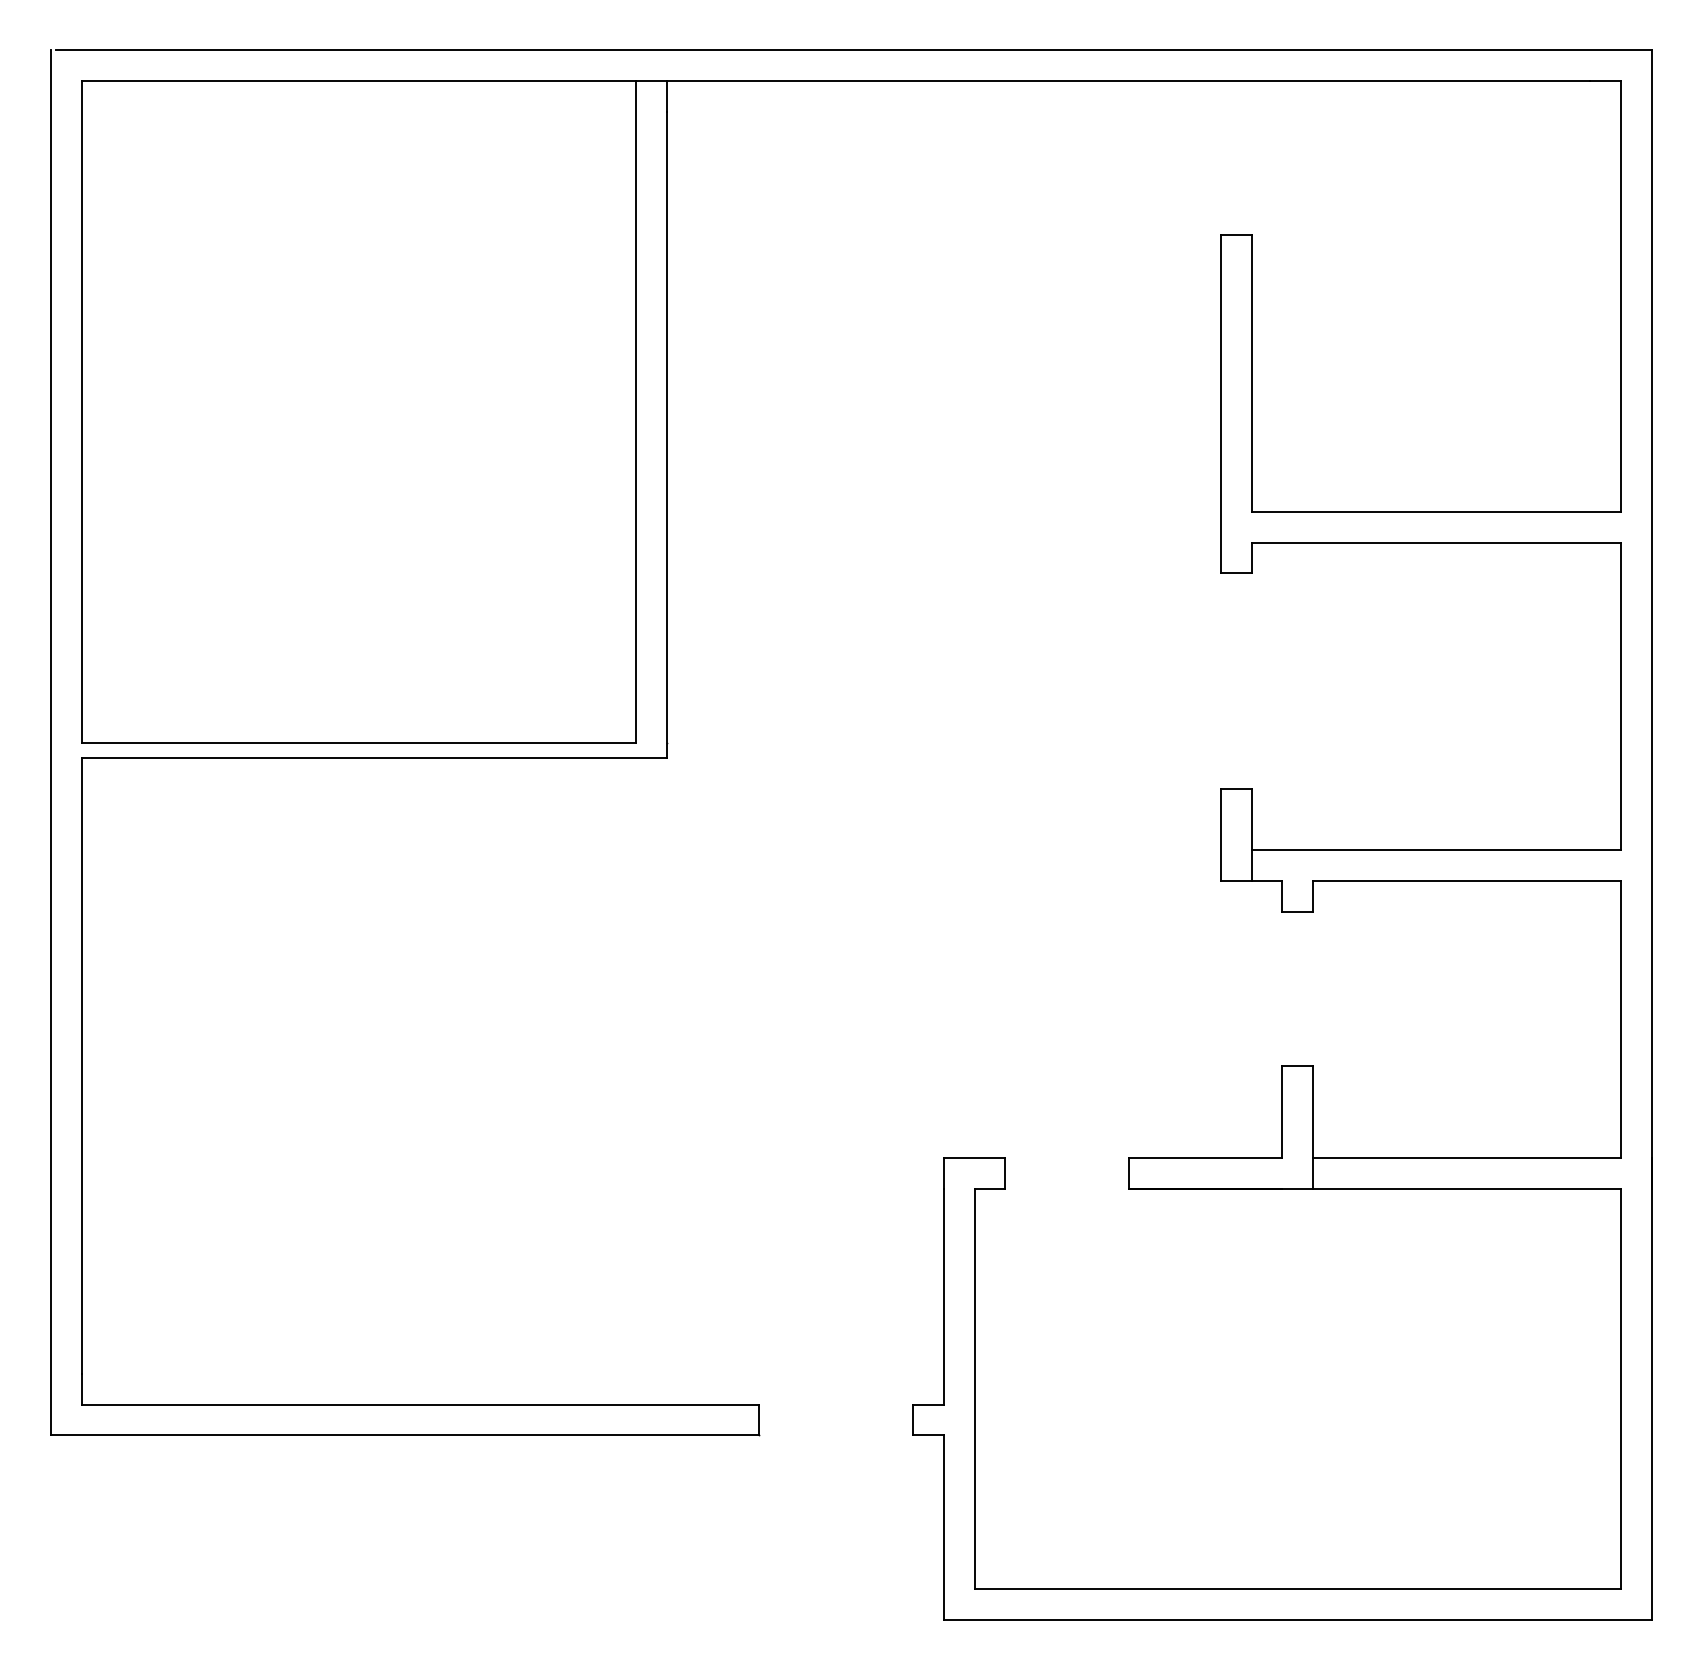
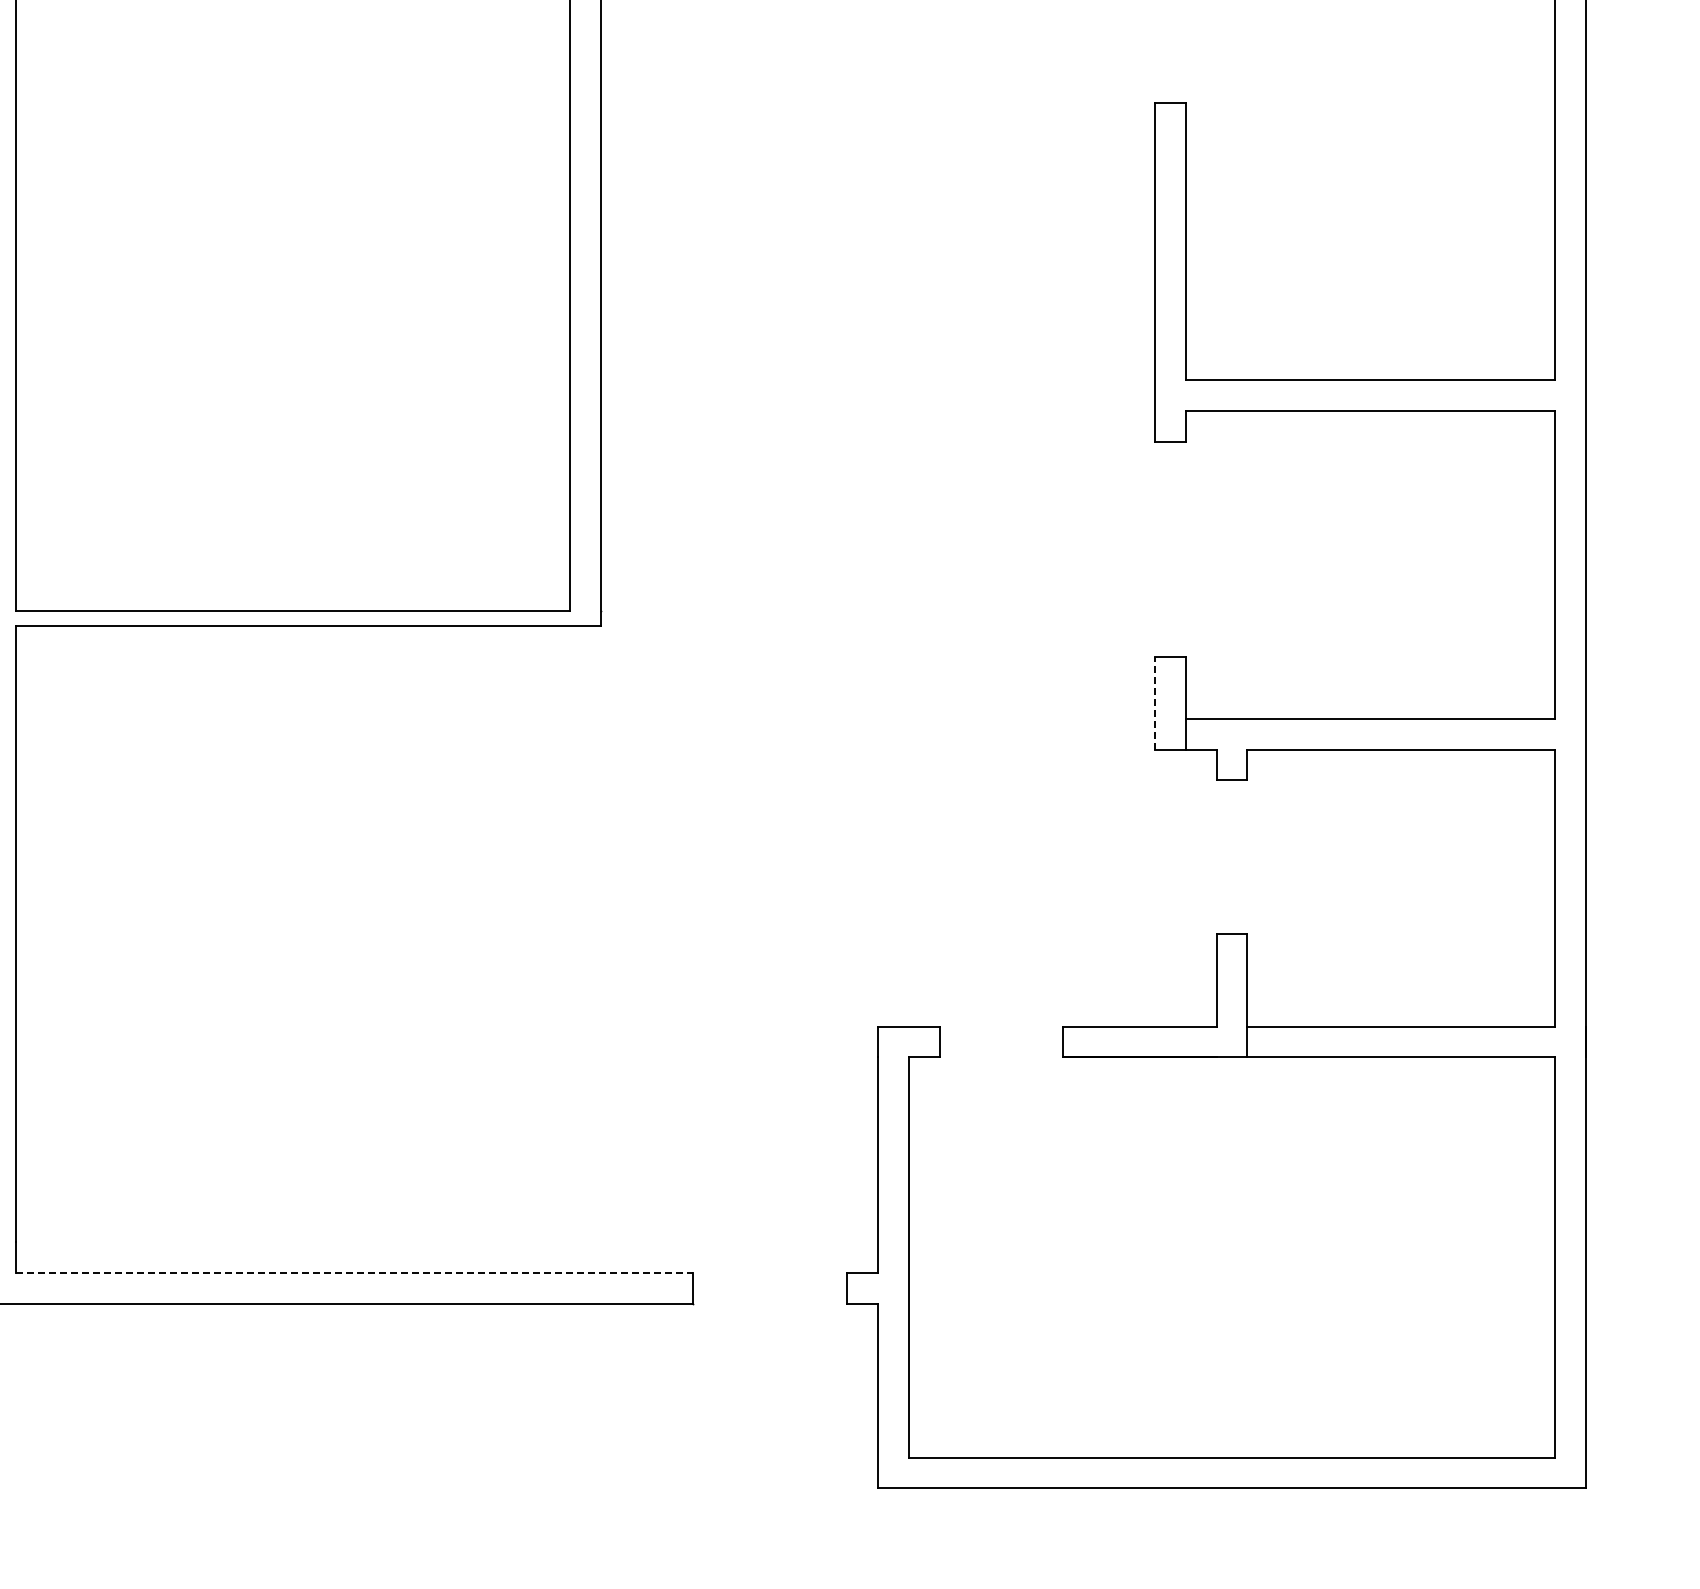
line: (1220, 834) -> (1154, 702), solid -> dashed
line: (420, 1404) -> (354, 1272), solid -> dashed

